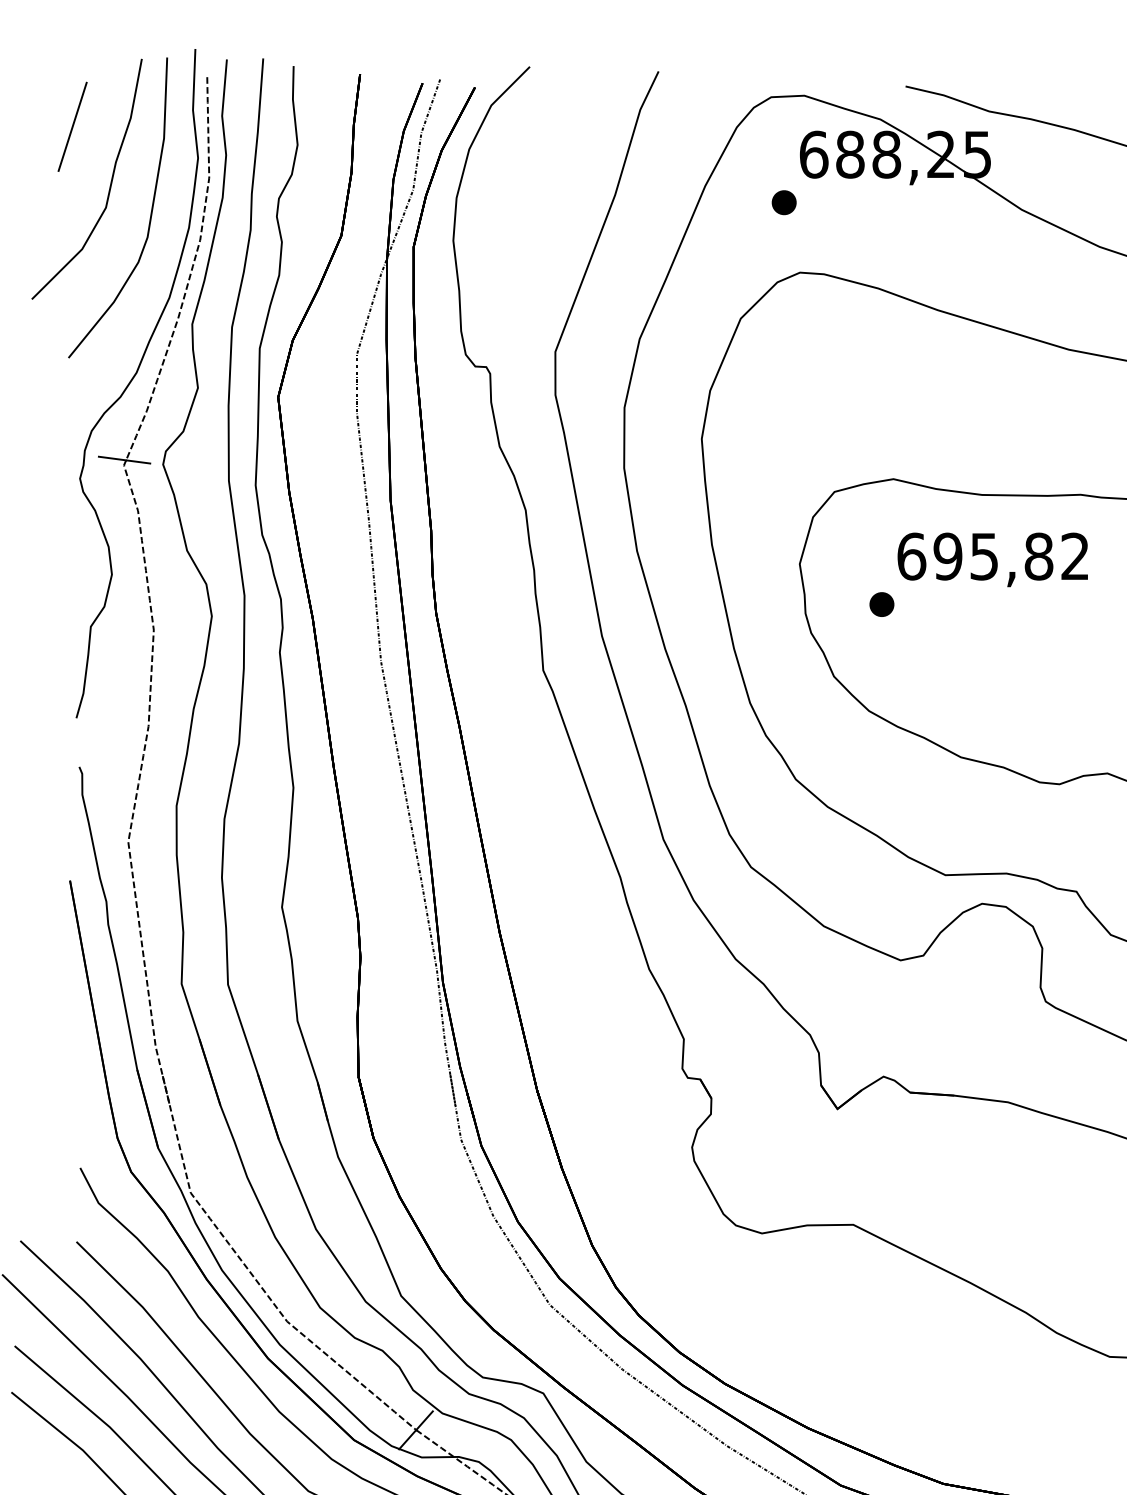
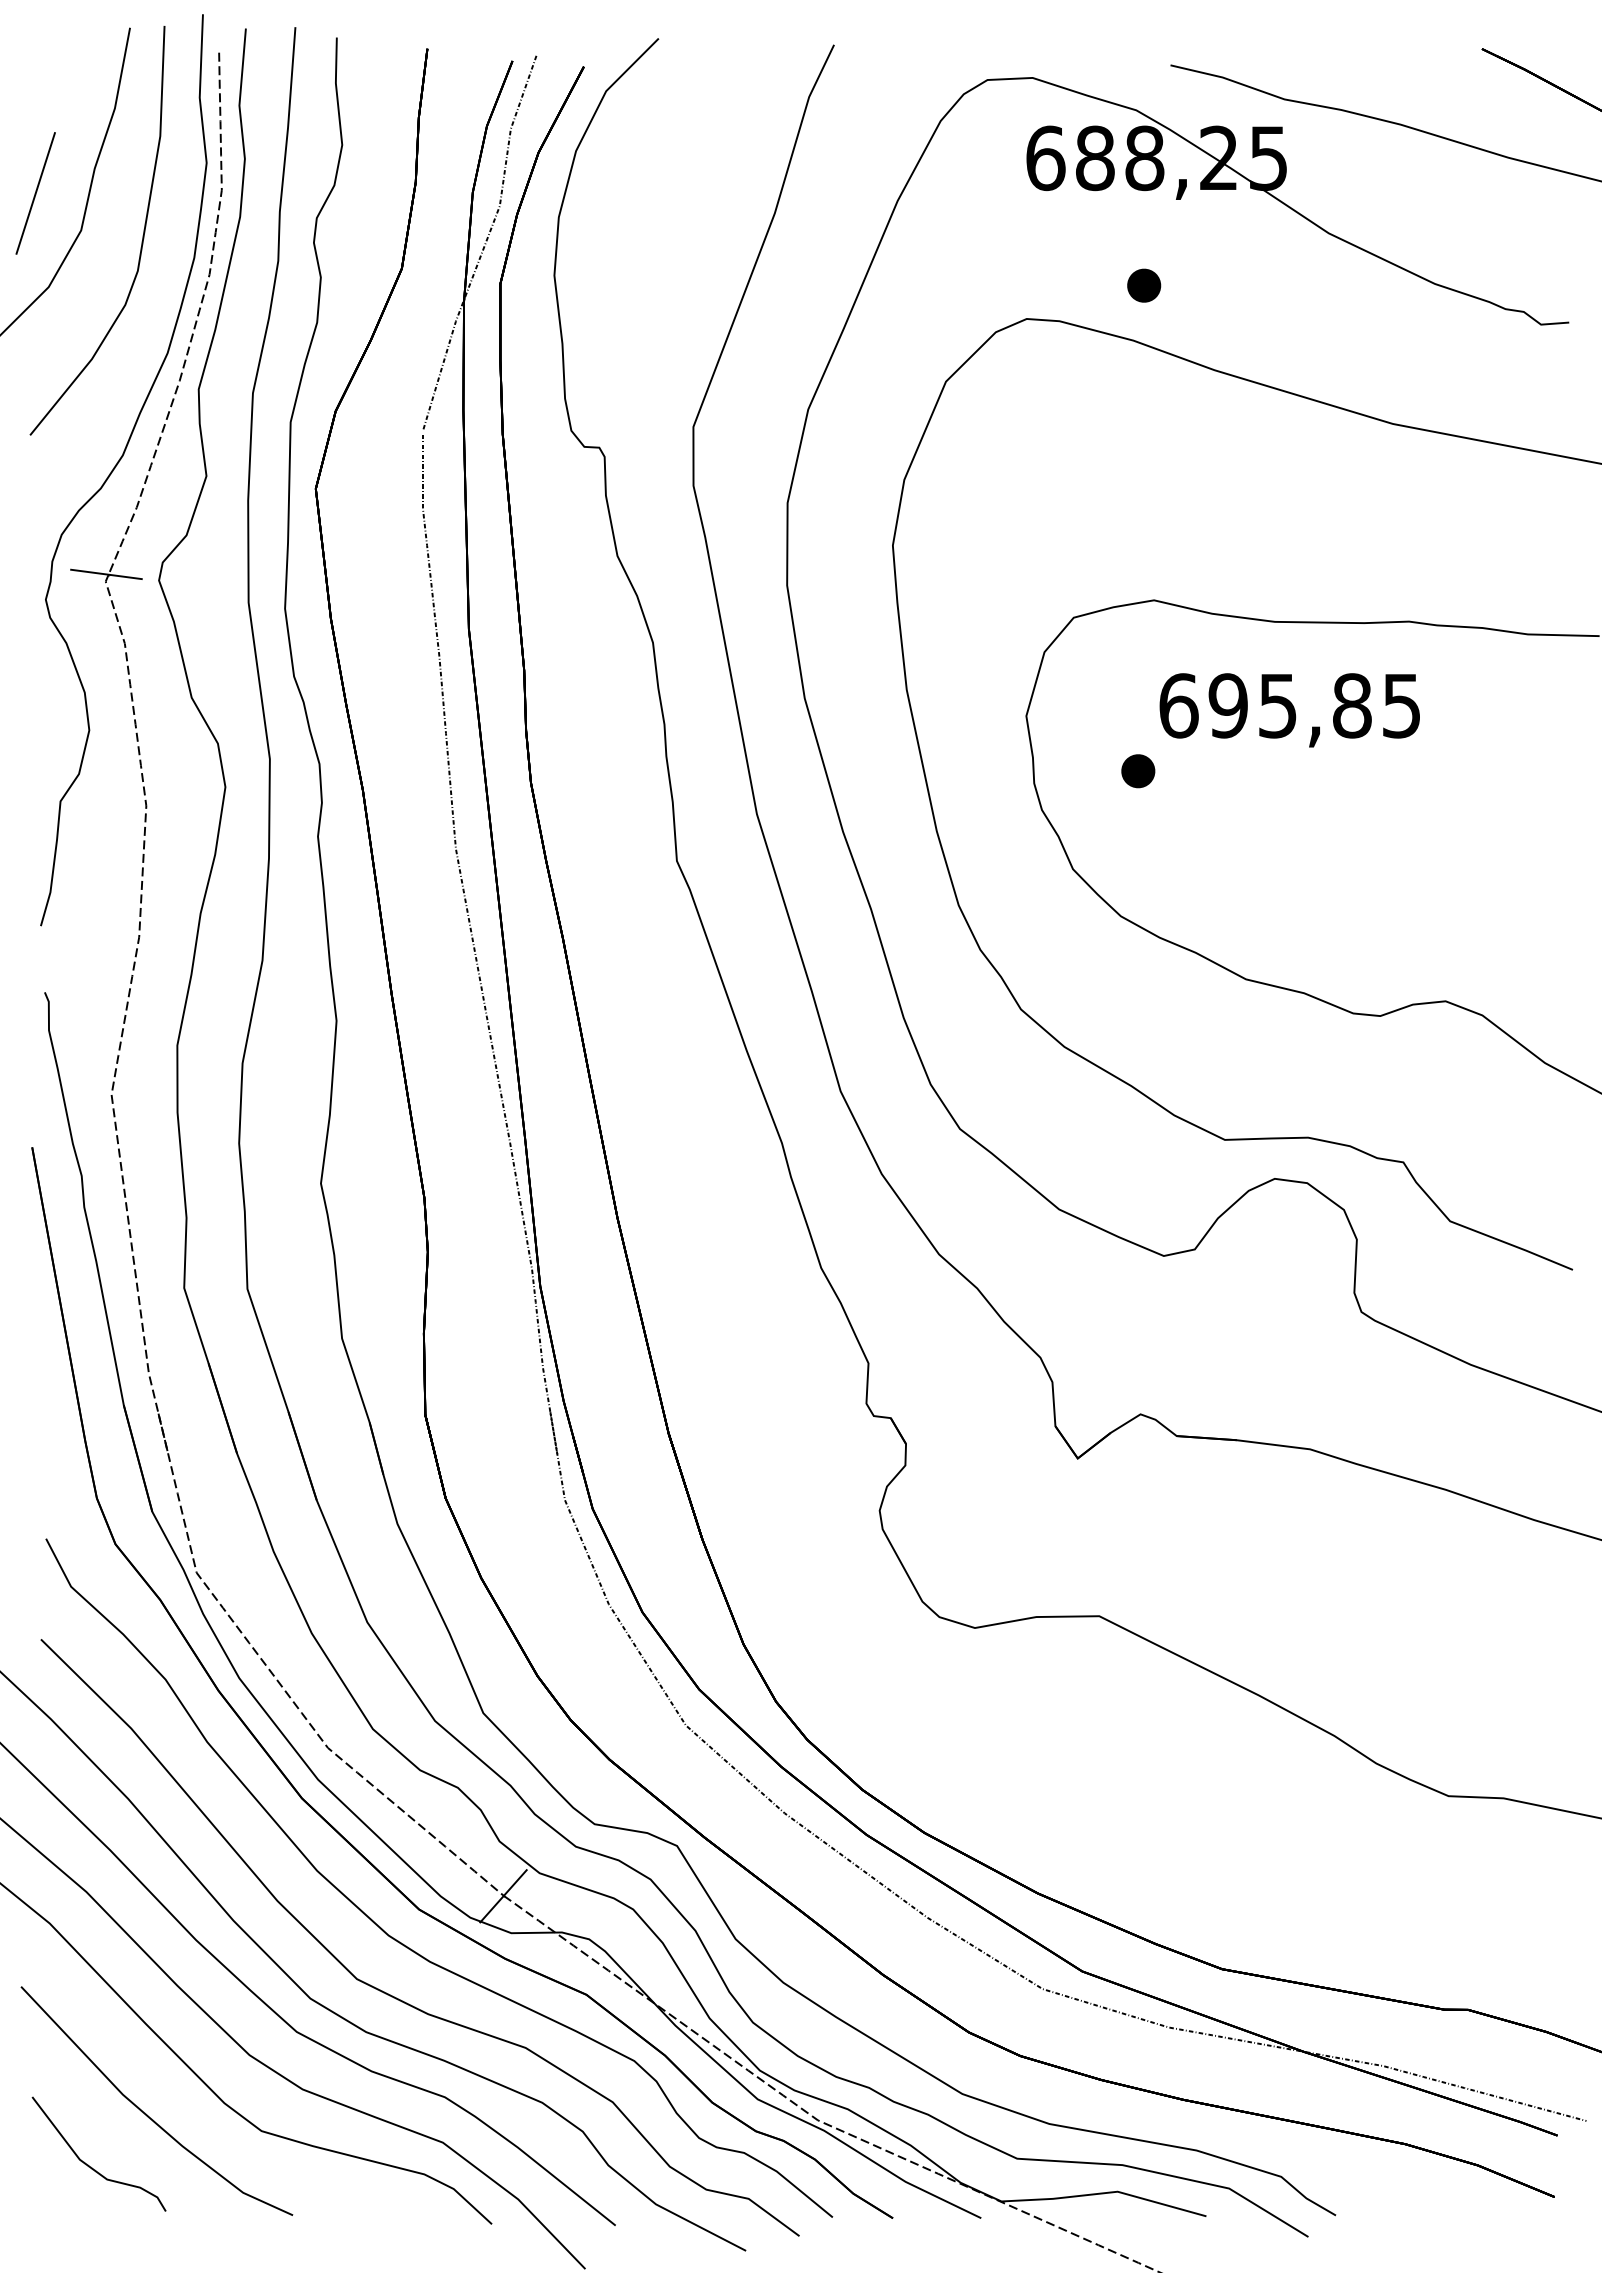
line: (72, 126) -> (35, 193), moved
part: (784, 202) -> (1144, 285), moved
text: (1075, 556) -> (1401, 705), 695,82 -> 695,85

